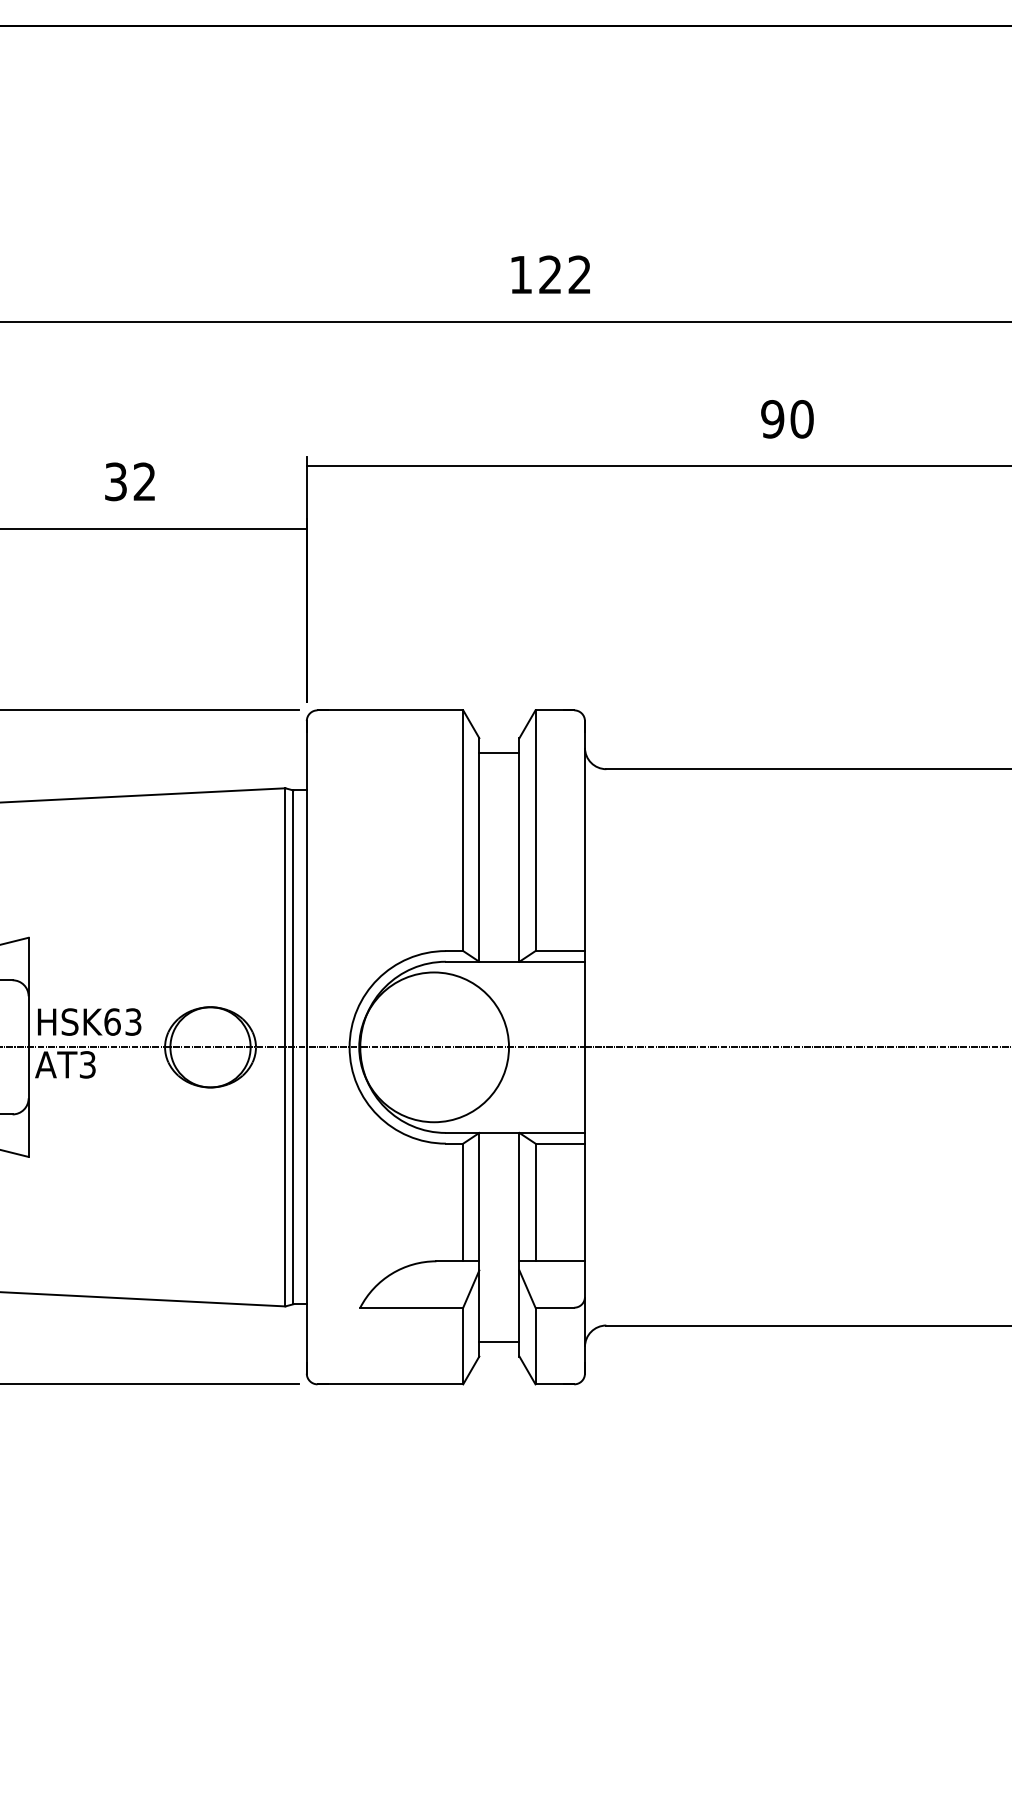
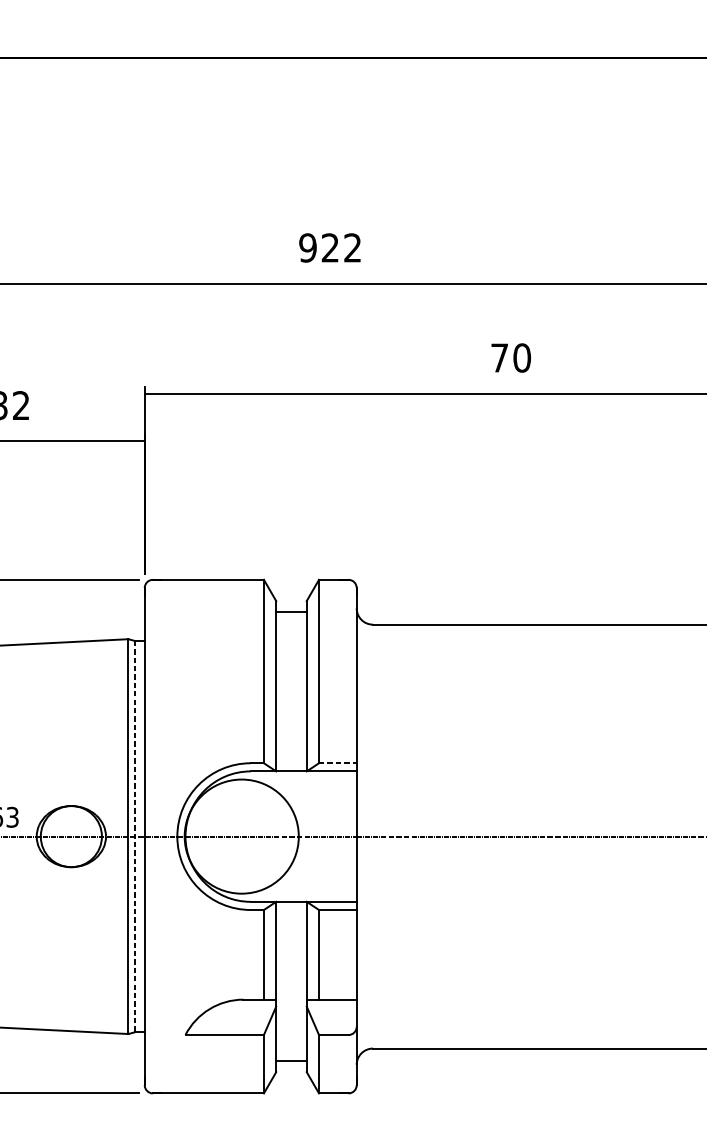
text: (520, 274) -> (307, 247), 122 -> 922
text: (772, 419) -> (499, 358), 90 -> 70
line: (560, 951) -> (338, 763), solid -> dashed
line: (293, 1047) -> (134, 836), solid -> dashed

